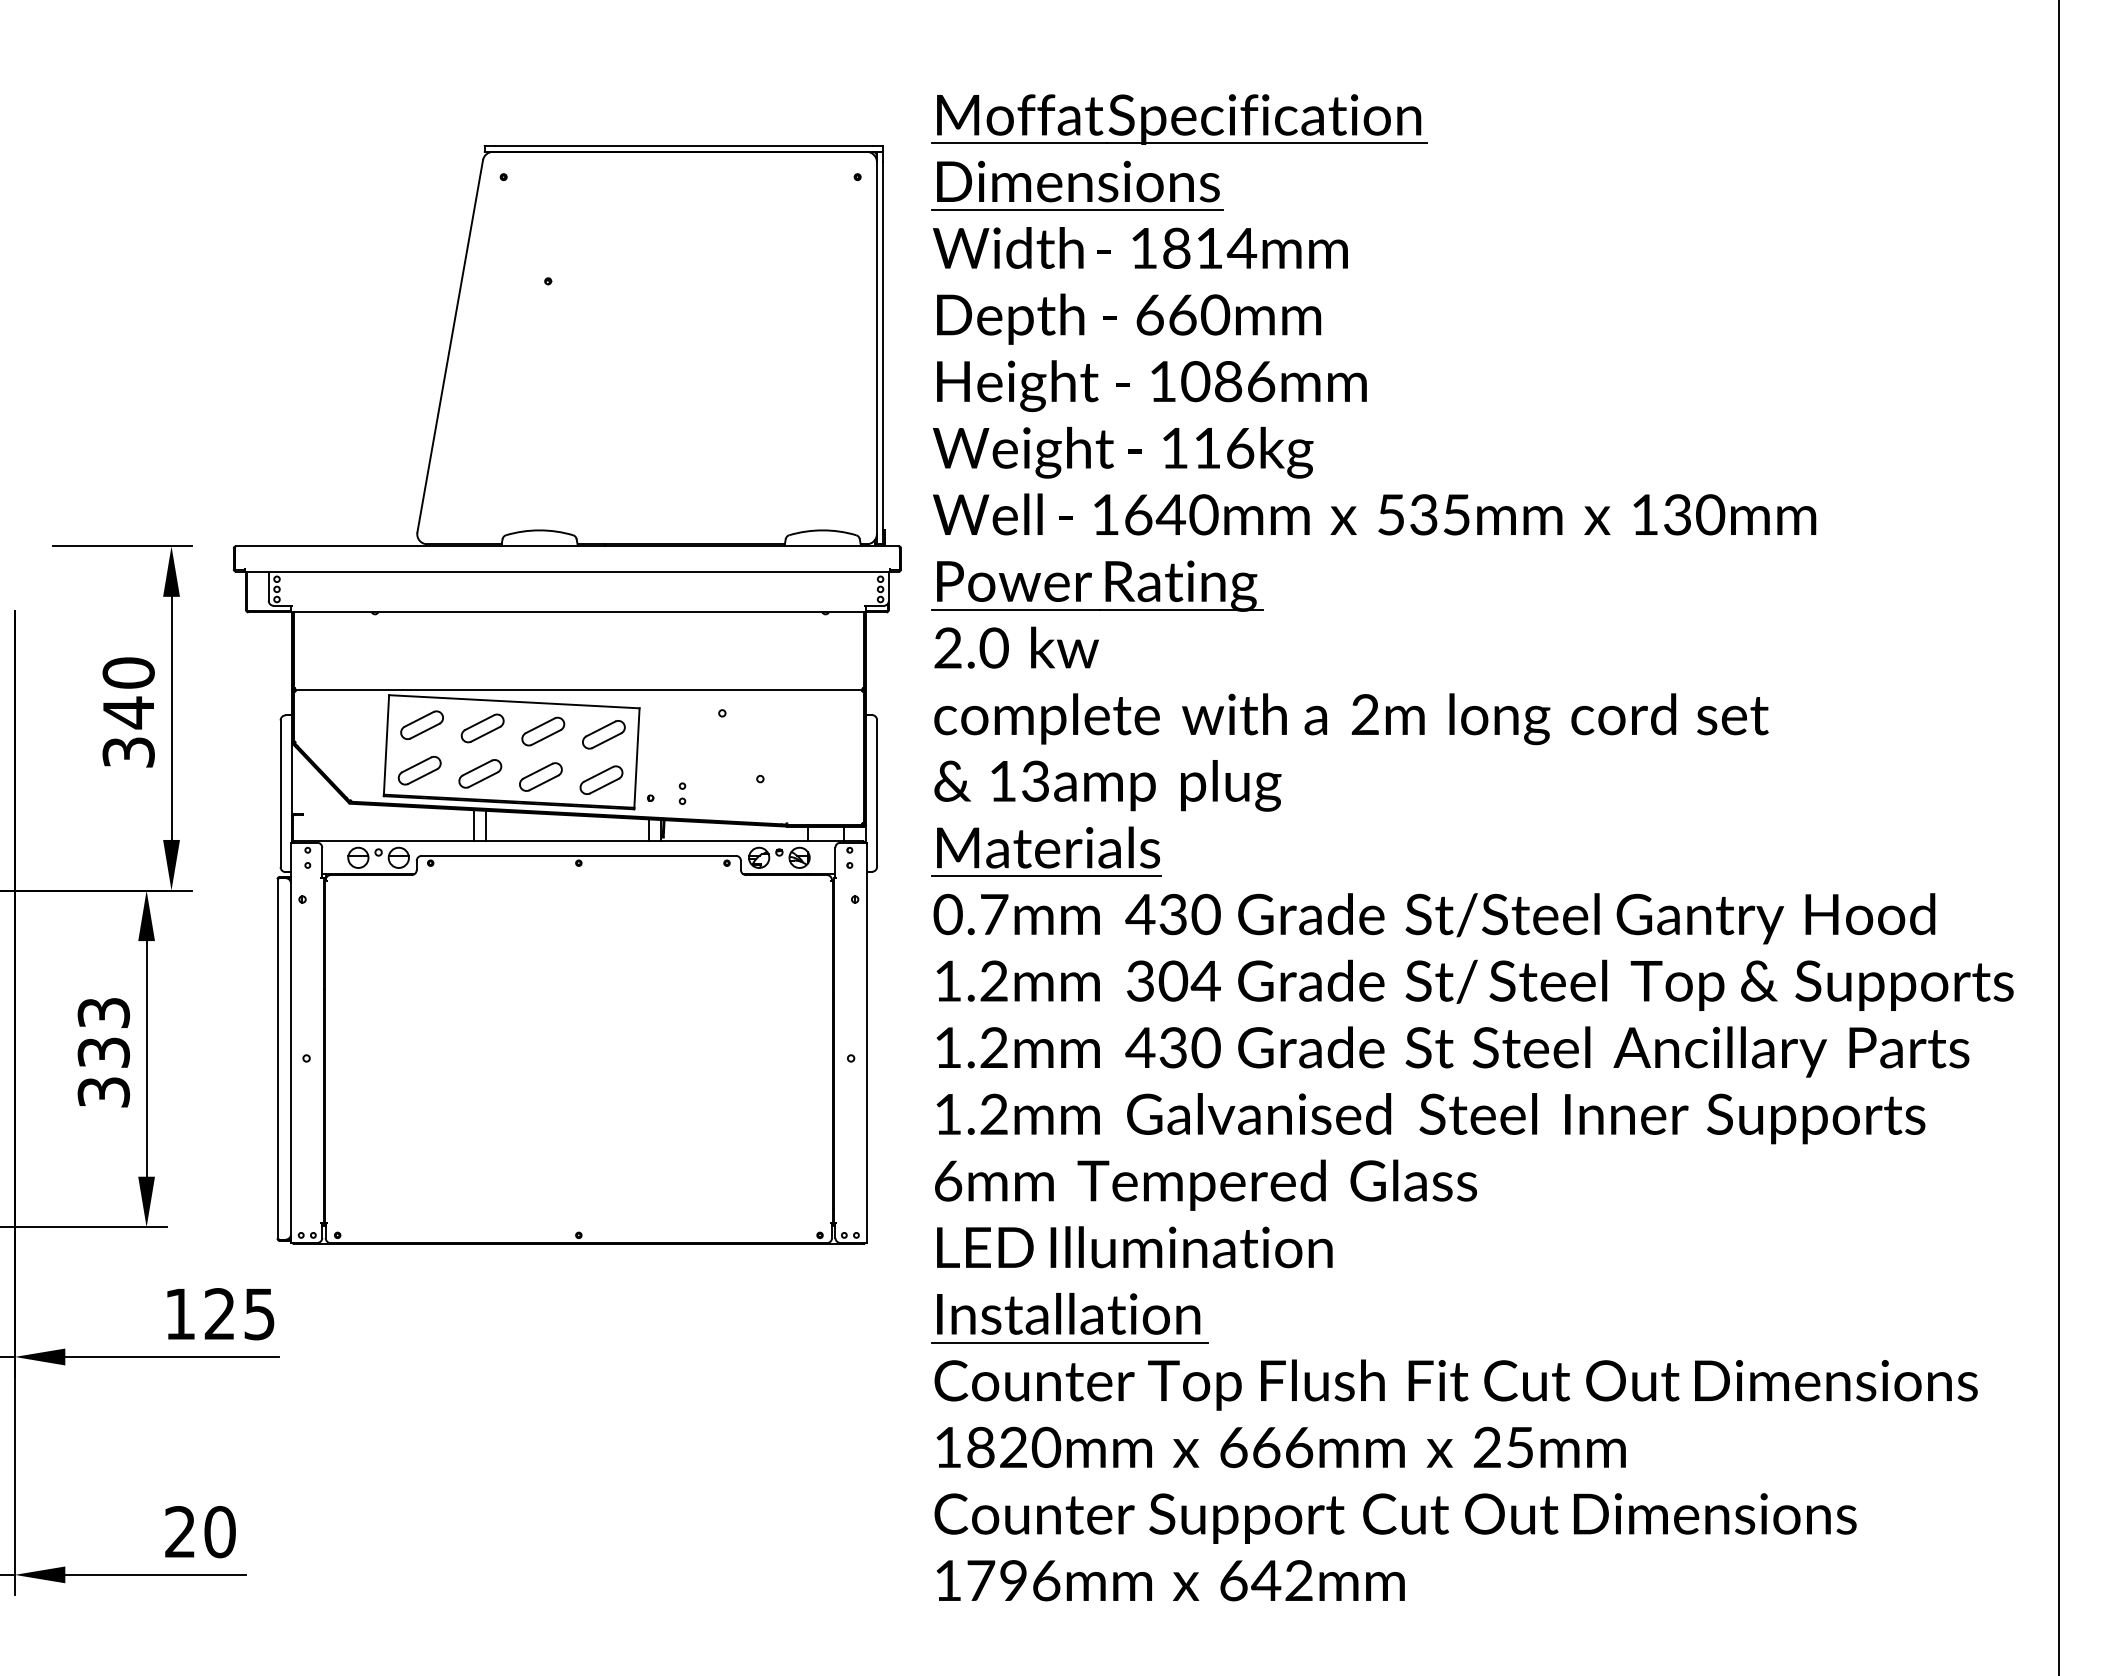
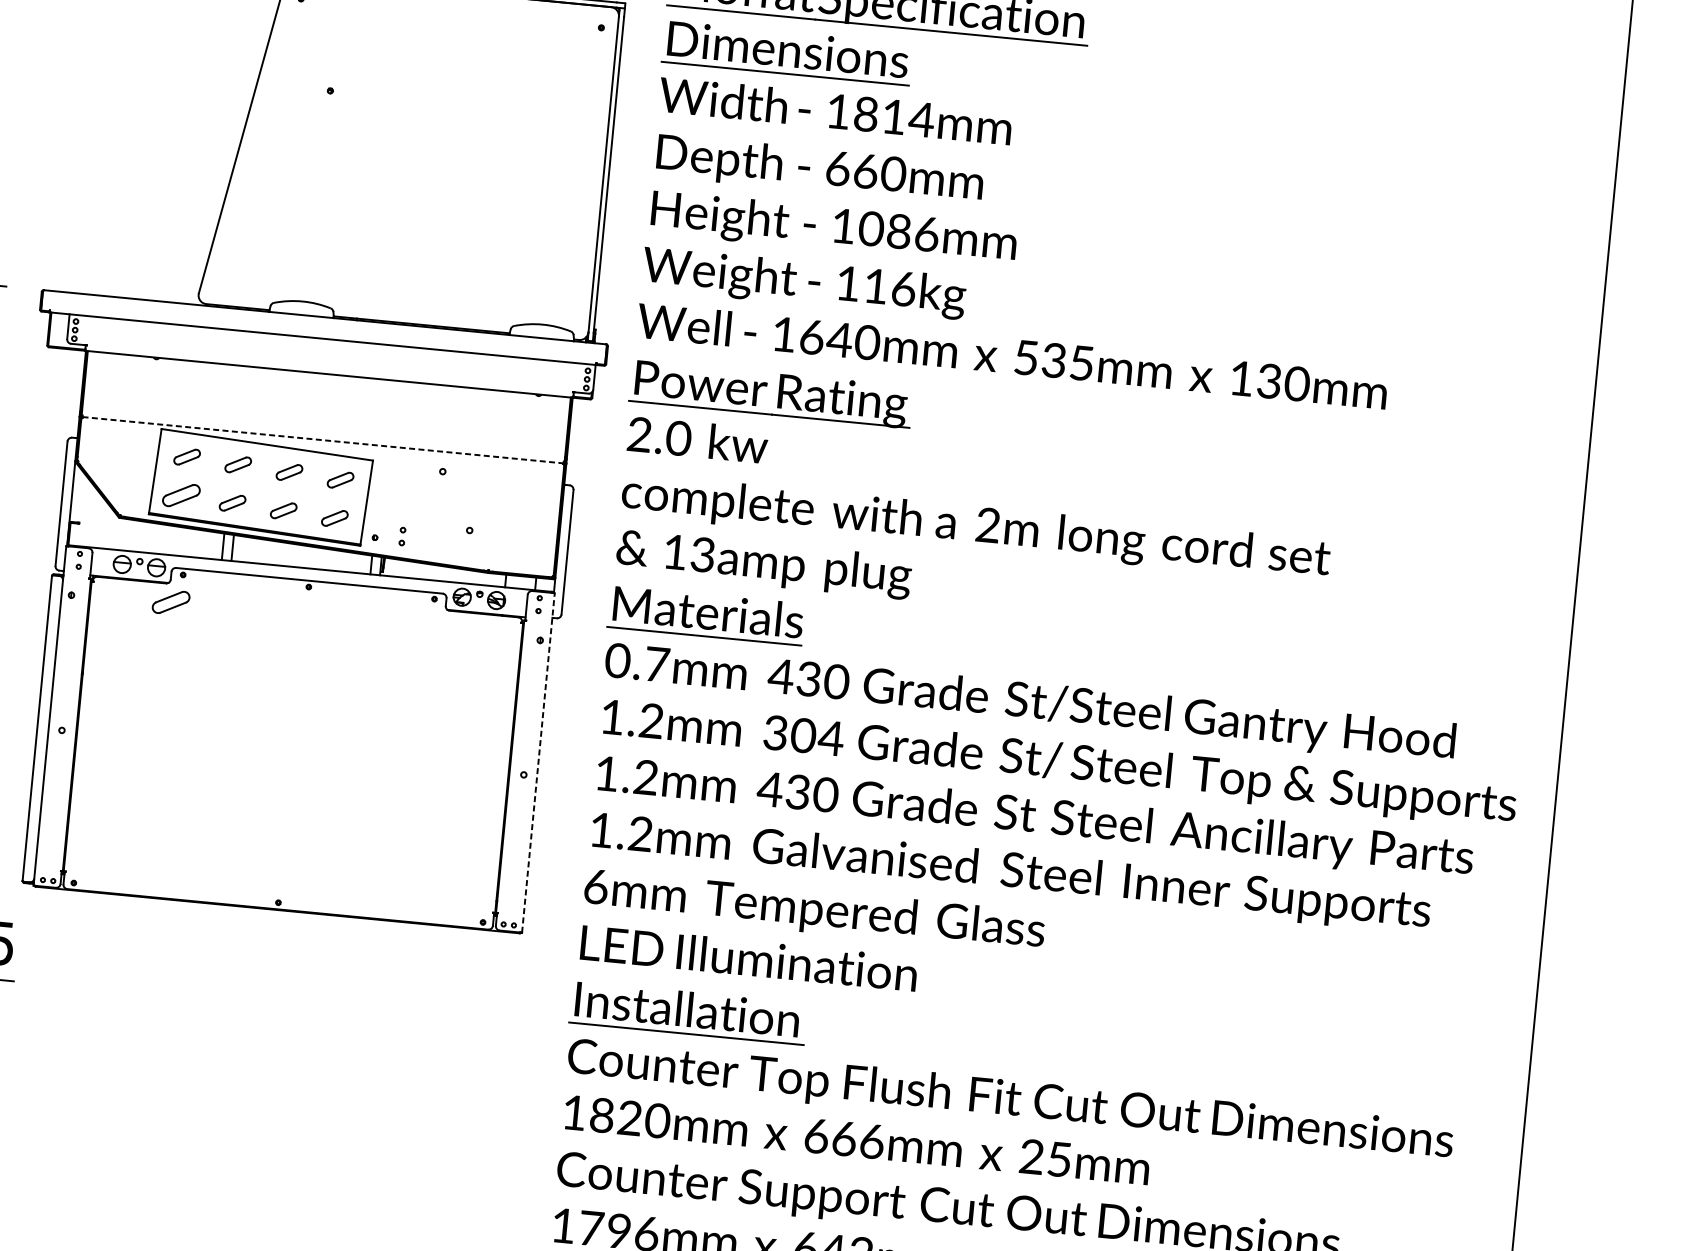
line: (578, 690) -> (322, 440), solid -> dashed
part: (421, 724) -> (186, 456), size x0.7
part: (482, 728) -> (238, 464), size x0.7
part: (543, 731) -> (289, 472), size x0.7
part: (603, 734) -> (340, 479), size x0.7
part: (480, 773) -> (232, 502), size x0.7
part: (540, 776) -> (283, 510), size x0.7
part: (601, 779) -> (334, 517), size x0.7
part: (419, 896) -> (170, 602), added
line: (866, 1042) -> (538, 762), solid -> dashed

